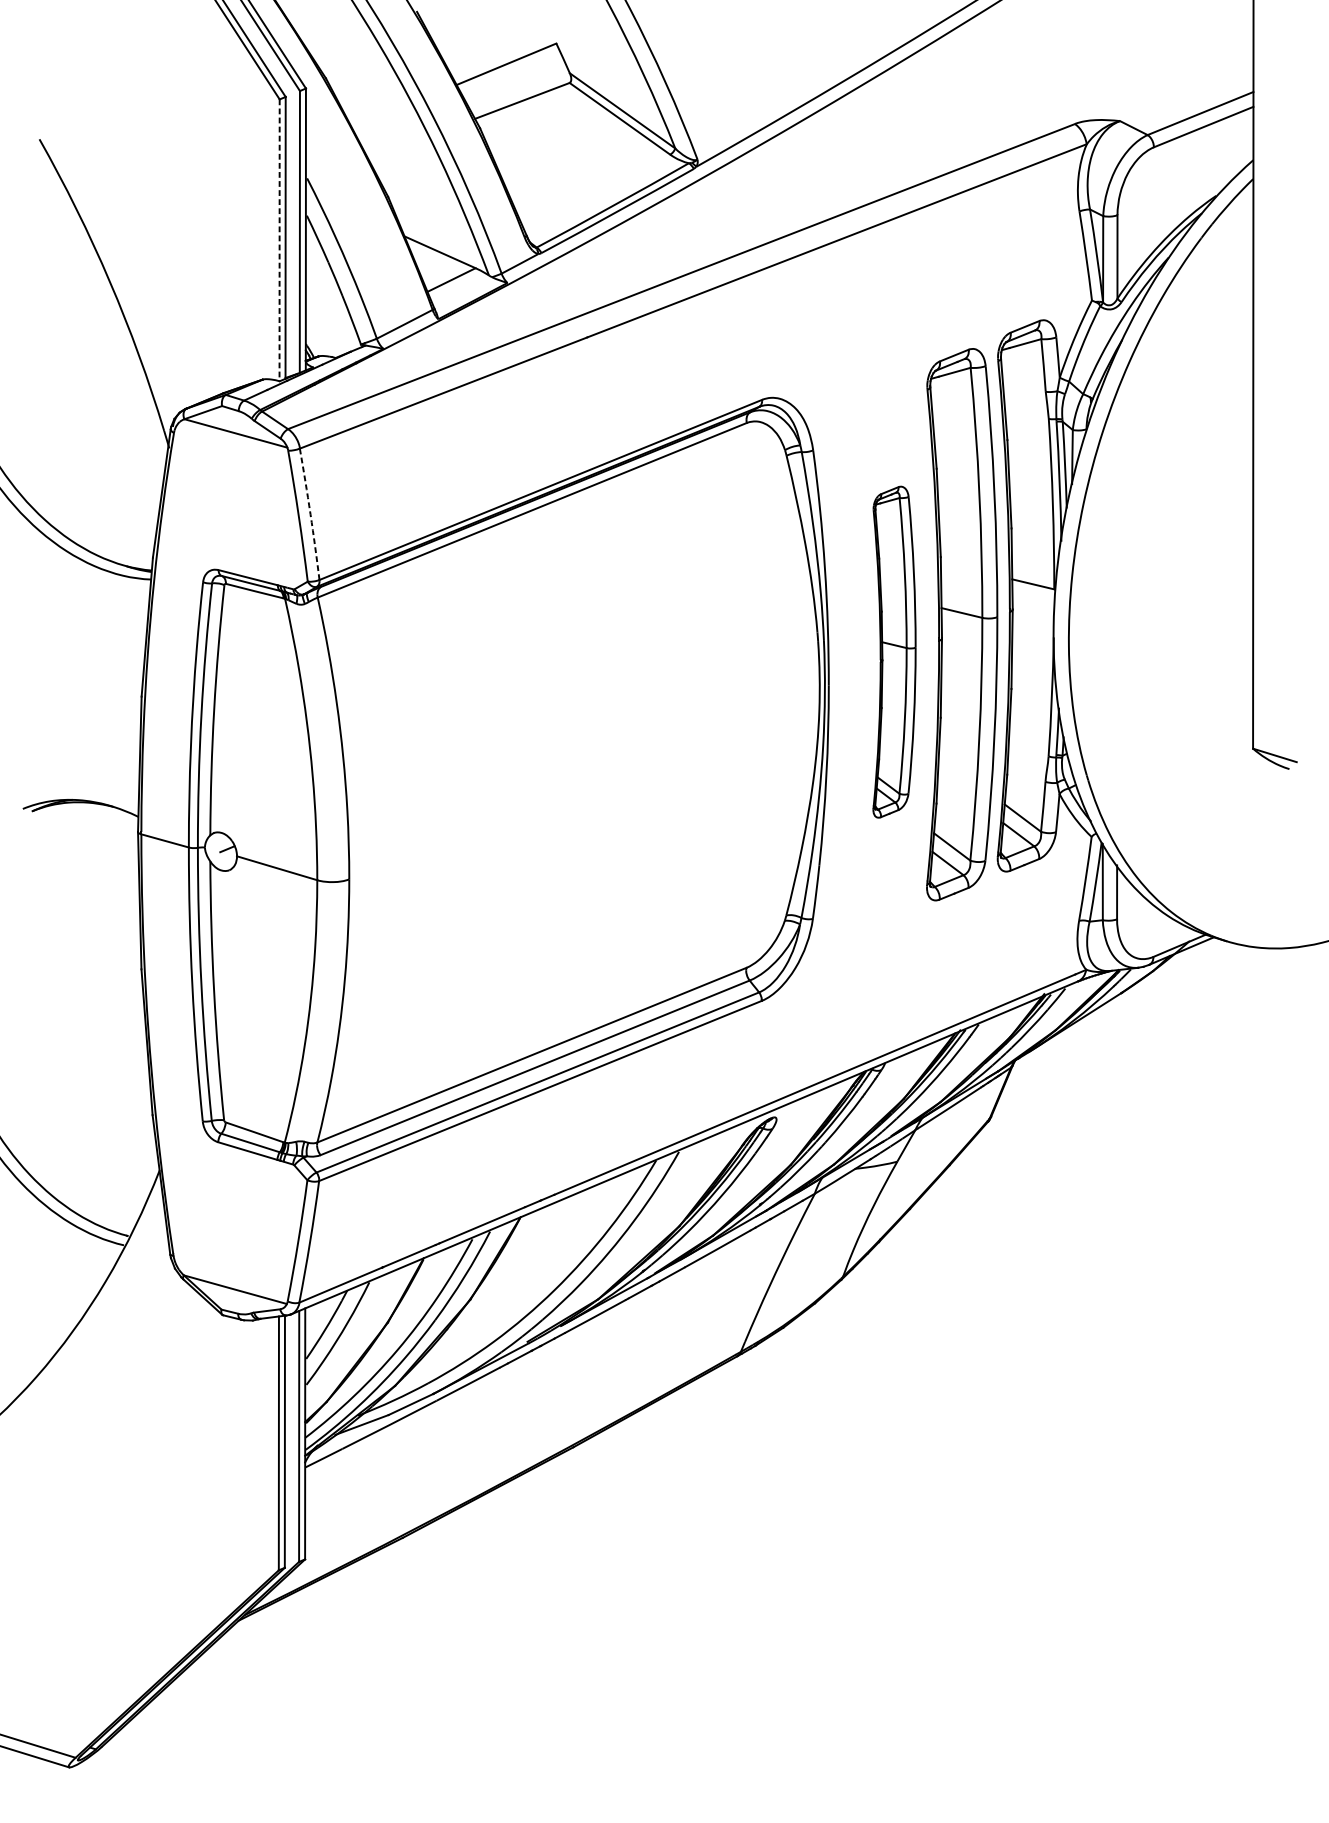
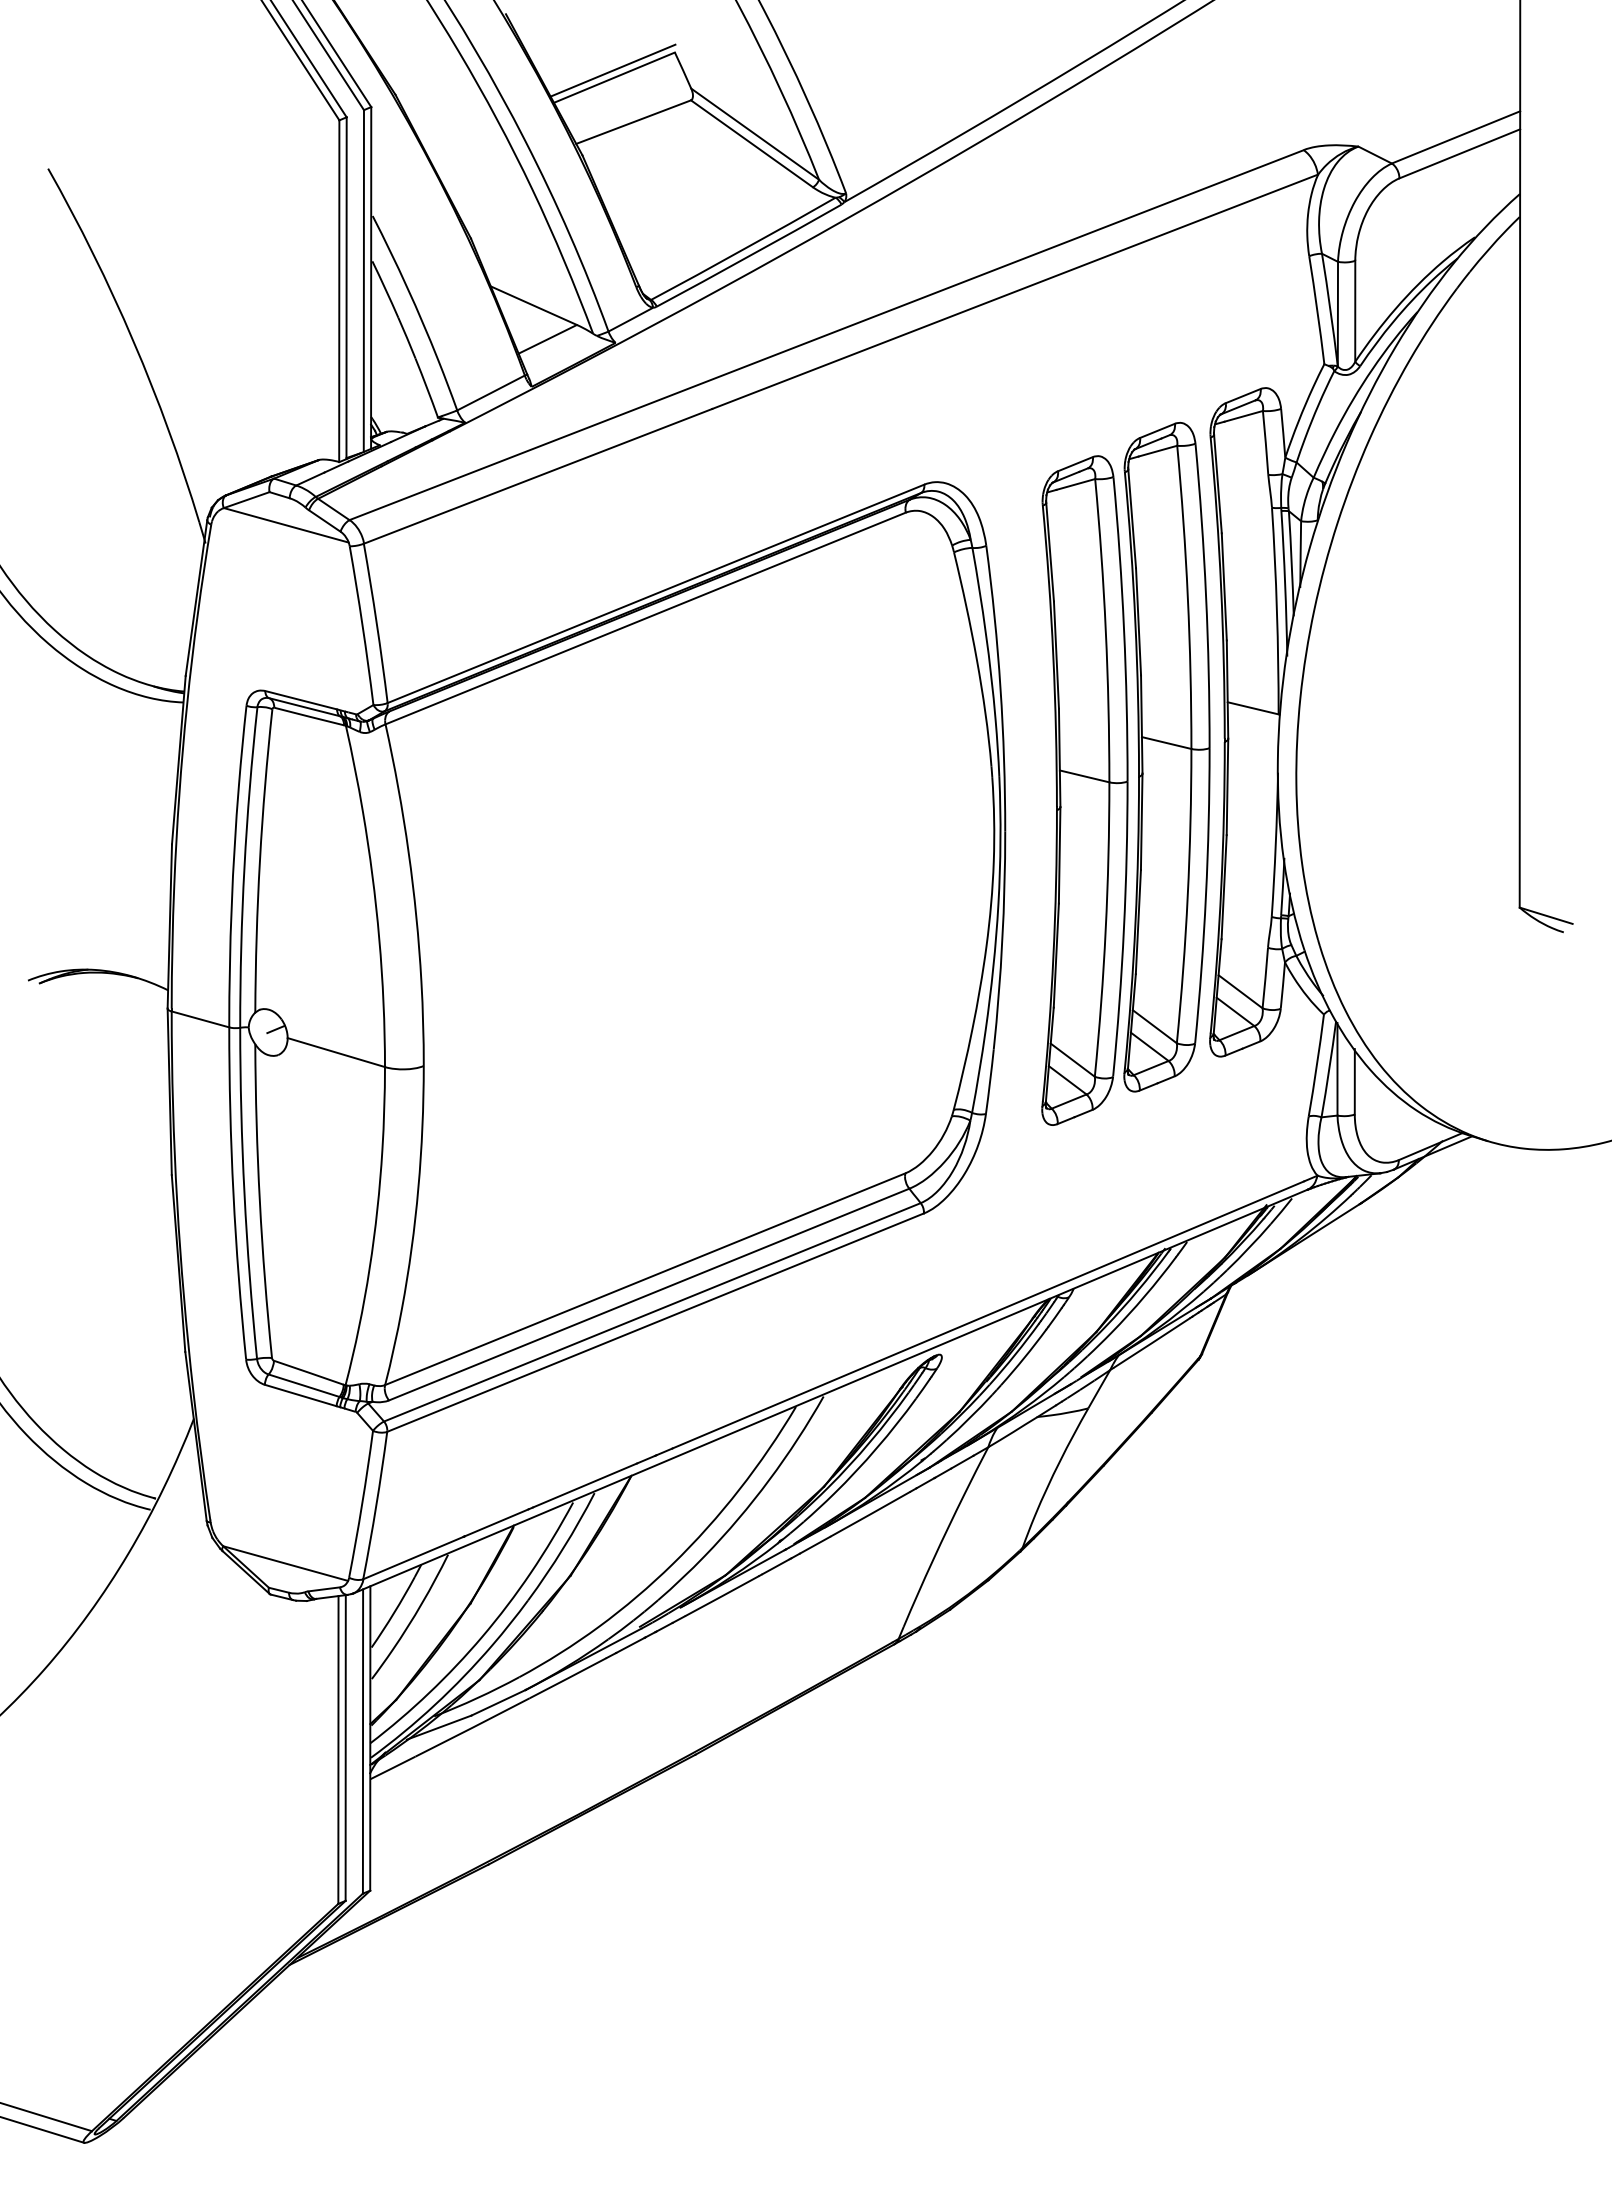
line: (504, 58) -> (612, 70), added
line: (279, 240) -> (339, 291), dashed -> solid
arc: (310, 514) -> (376, 623), dashed -> solid
part: (894, 652) -> (1084, 790), size x1.67

